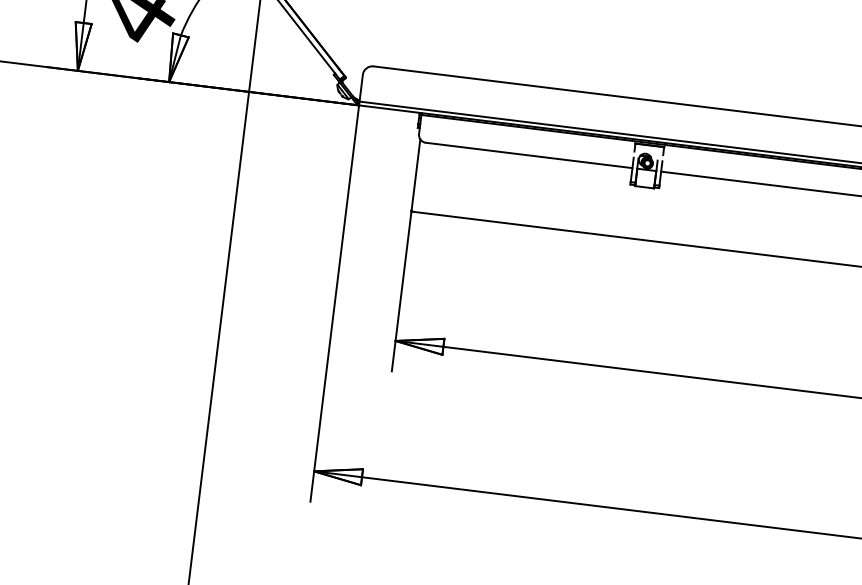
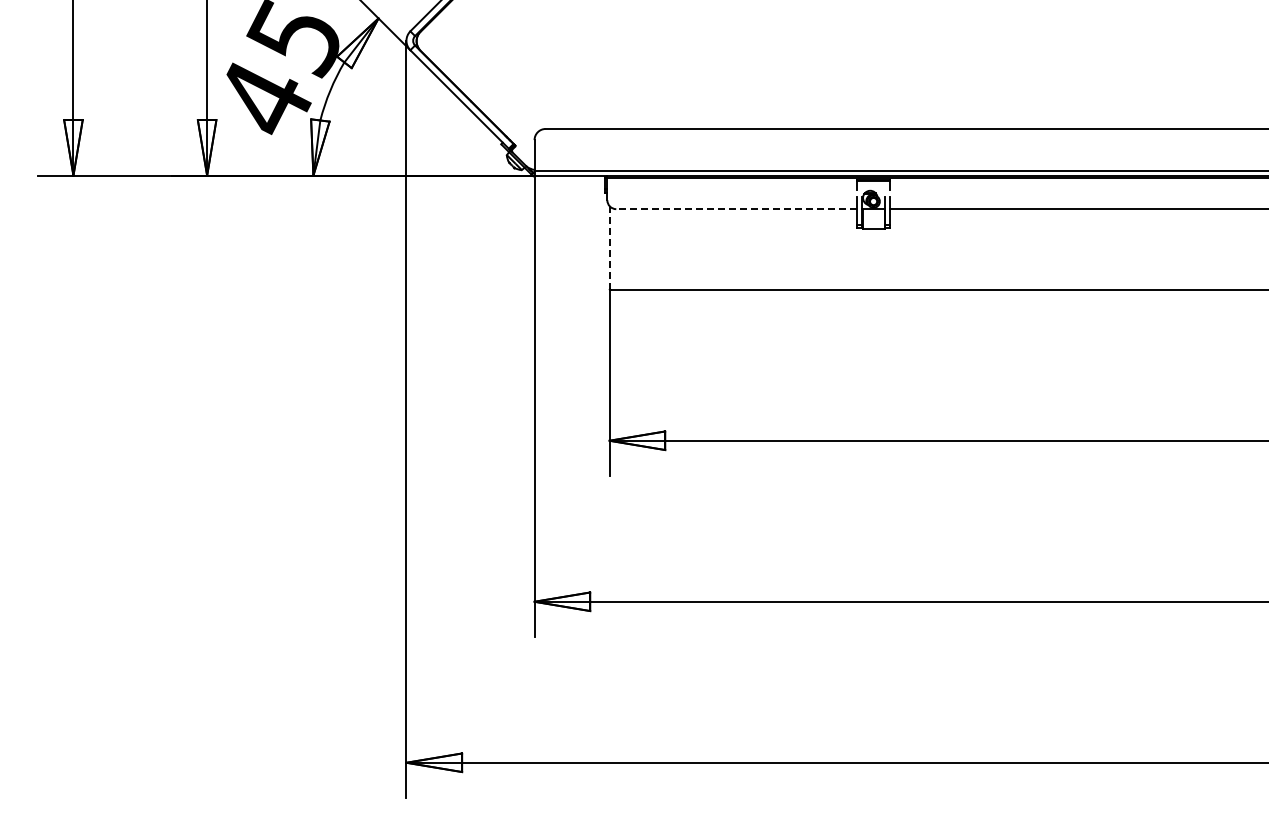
line: (528, 155) -> (736, 209), solid -> dashed
line: (415, 175) -> (609, 248), solid -> dashed

